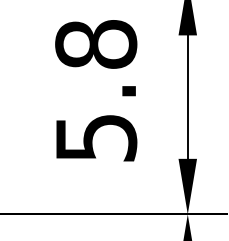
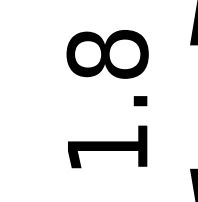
text: (96, 138) -> (107, 148), 5.8 -> 1.8

